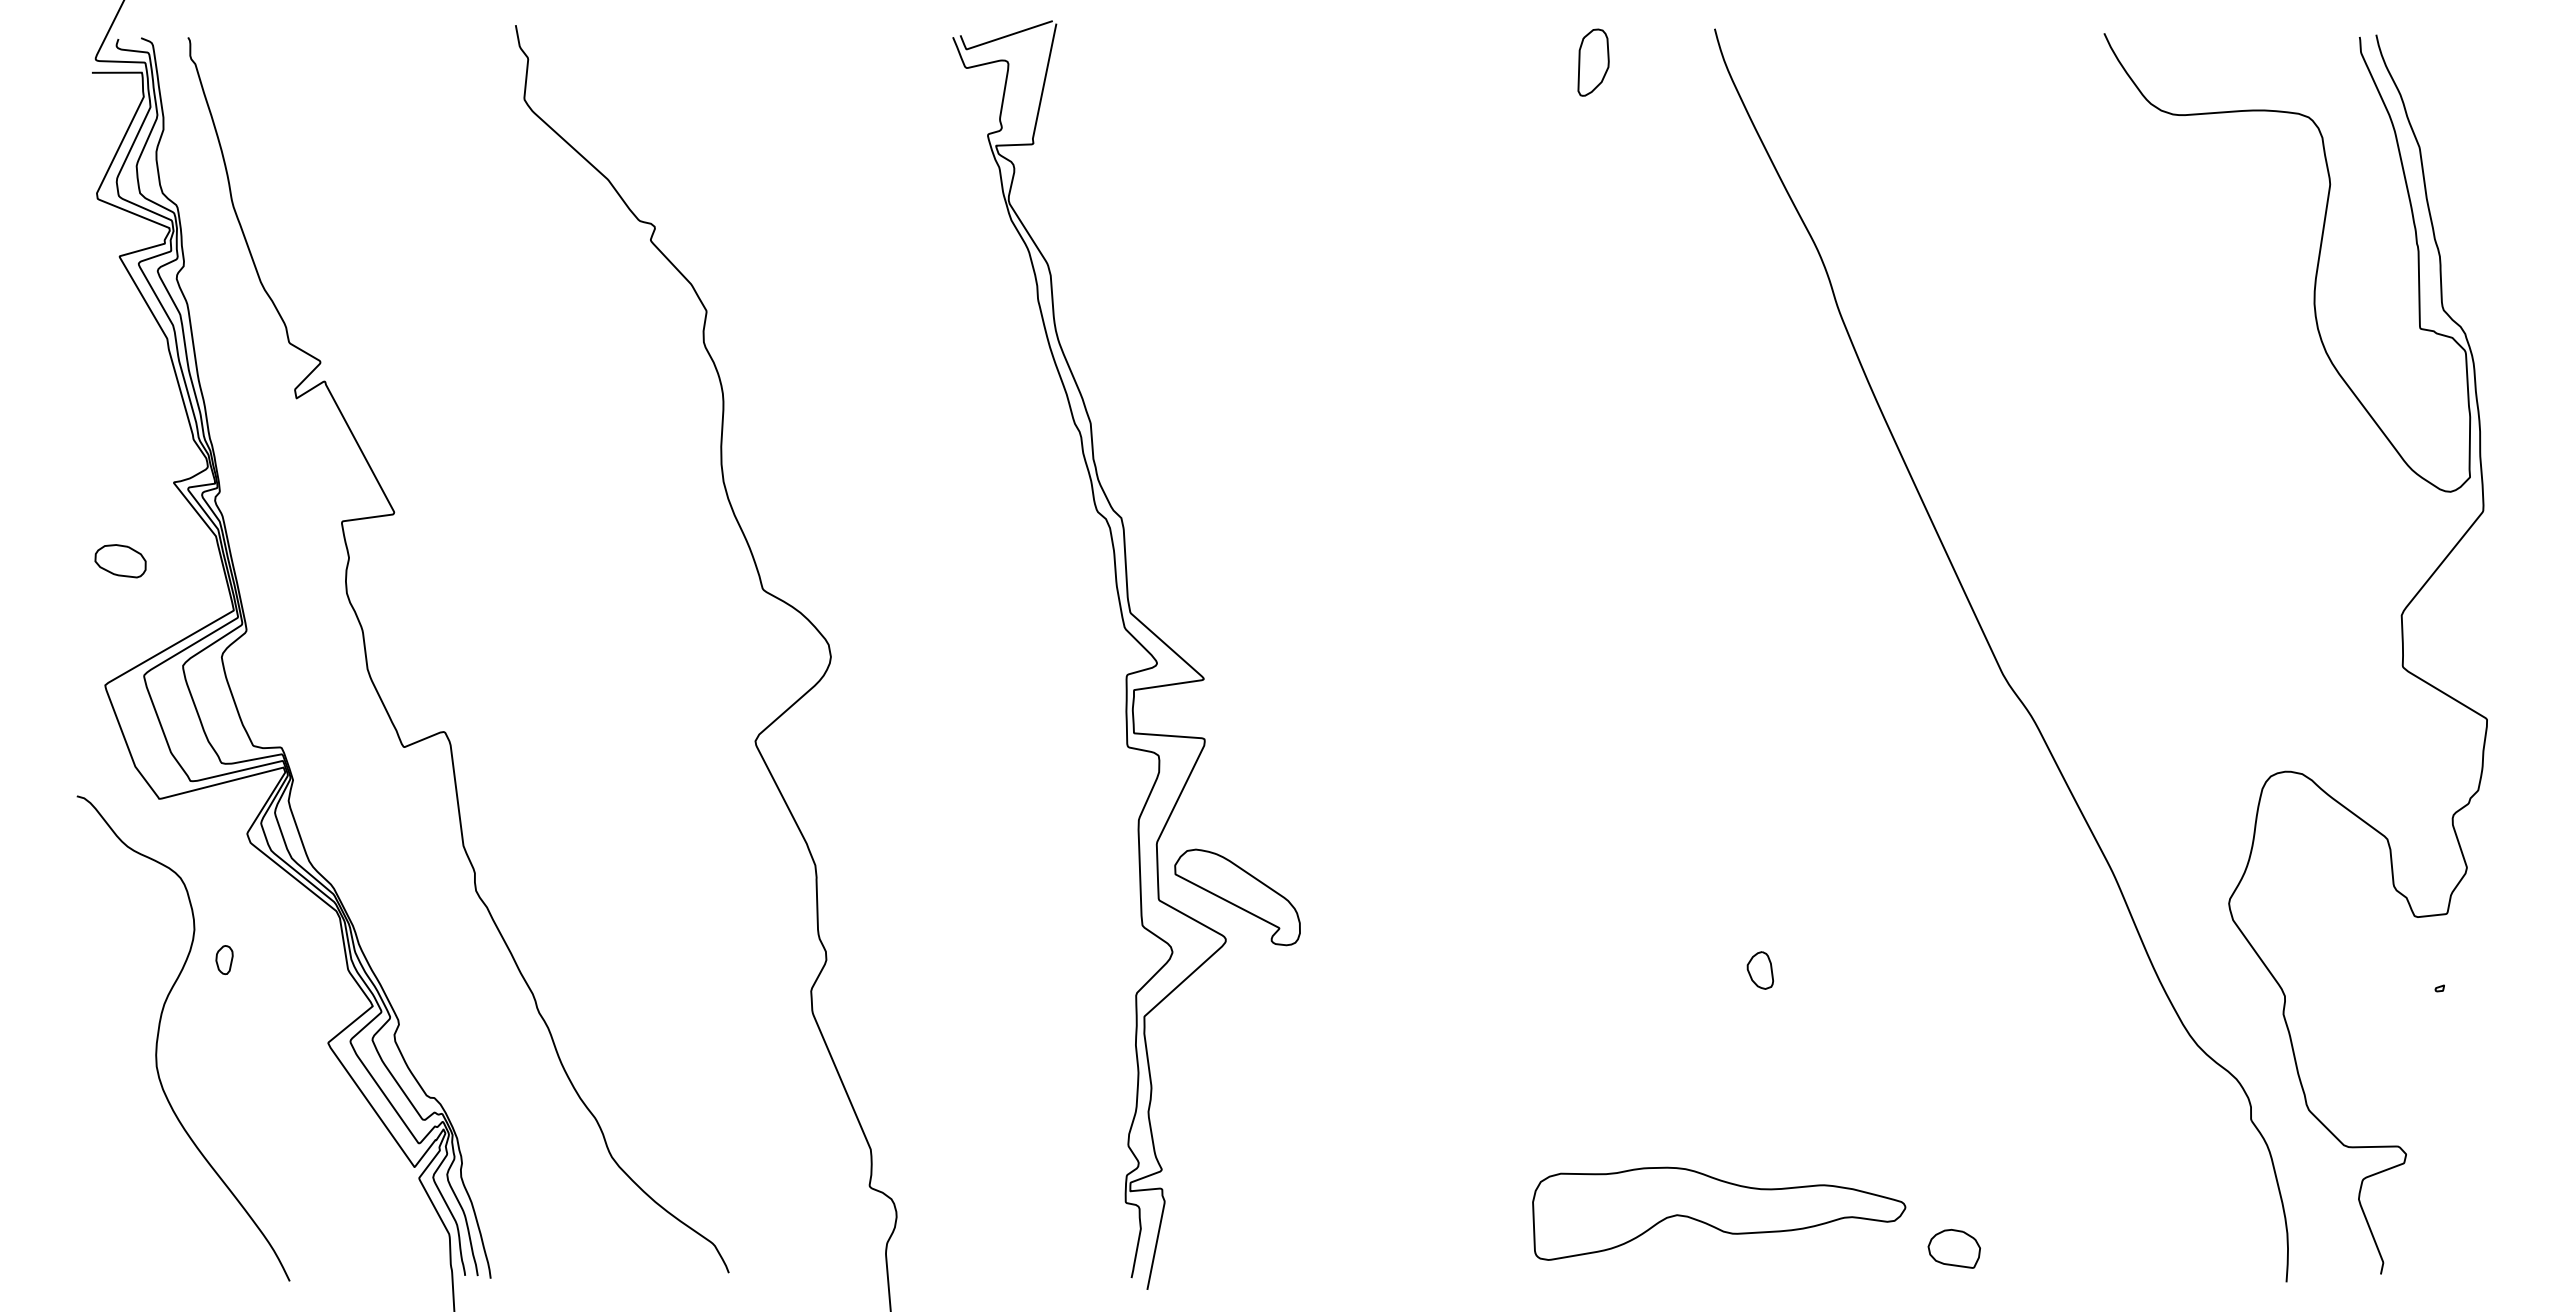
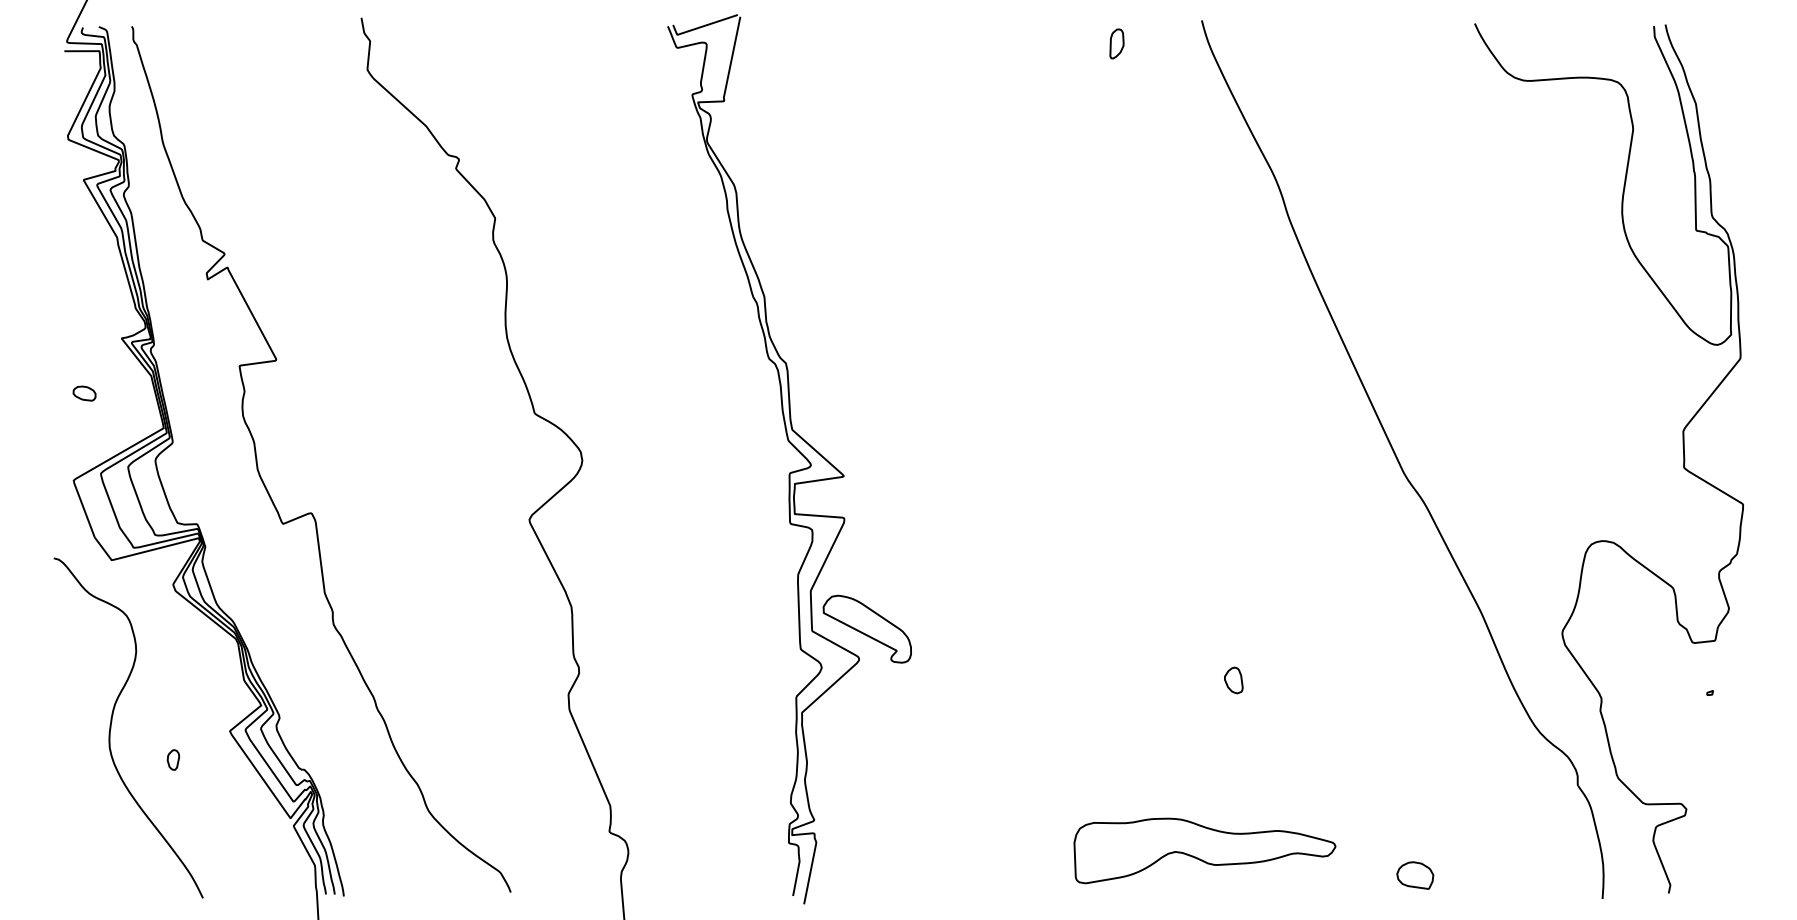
part: (1593, 61) -> (1116, 43), size x0.62
part: (120, 561) -> (84, 393), size x0.62
part: (224, 960) -> (173, 760), moved
part: (1953, 1248) -> (1414, 875), moved

